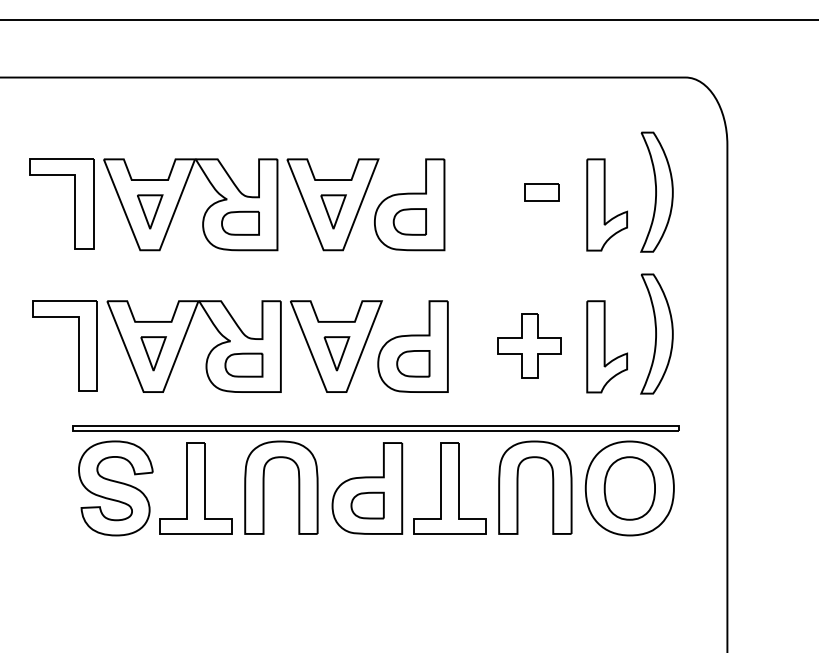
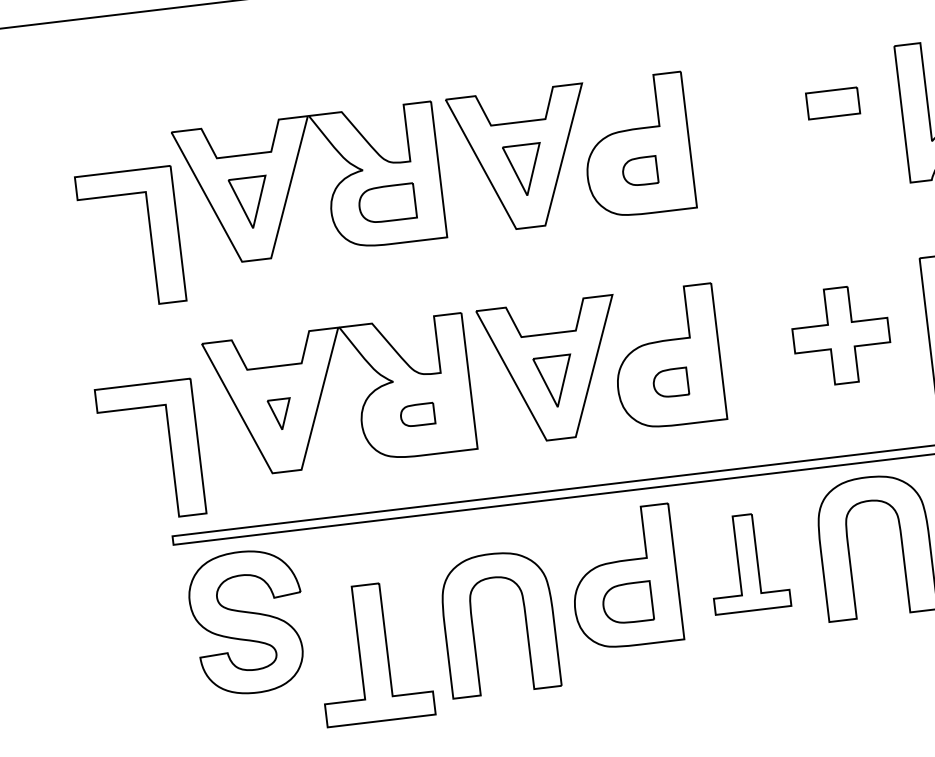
part: (74, 203) -> (149, 235), moved
part: (409, 221) -> (639, 170), size x0.7
part: (78, 345) -> (170, 448), moved
part: (153, 353) -> (280, 413), size x0.6
part: (413, 363) -> (670, 382), size x0.7
part: (243, 364) -> (416, 414), size x0.6
part: (264, 487) -> (473, 625), moved
part: (195, 488) -> (372, 653), moved
part: (449, 488) -> (747, 562), size x0.7

